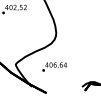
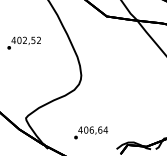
text: (54, 66) -> (91, 132), moved

